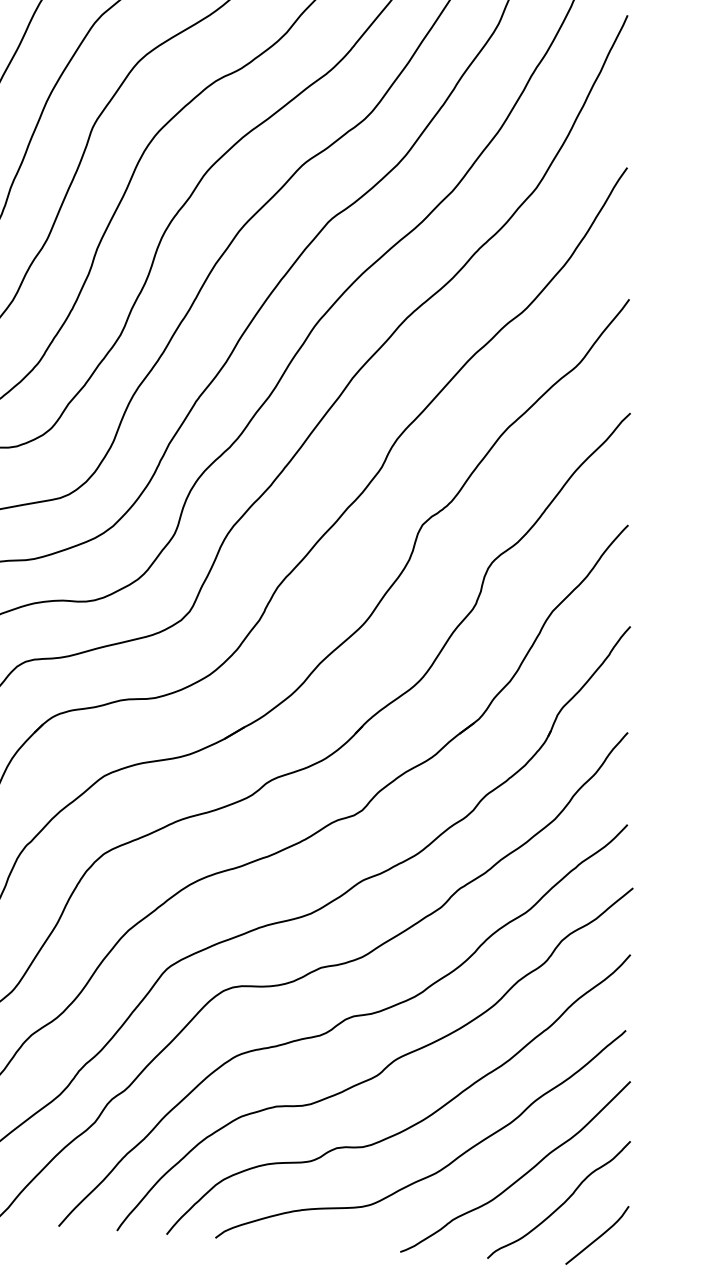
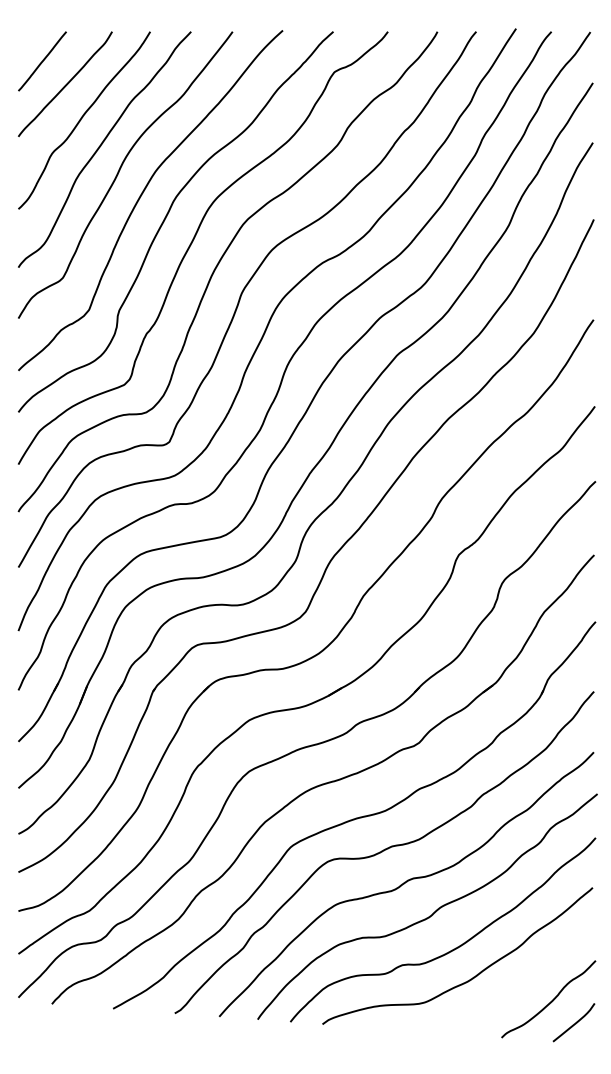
curve: (522, 1174) -> (524, 982), removed

